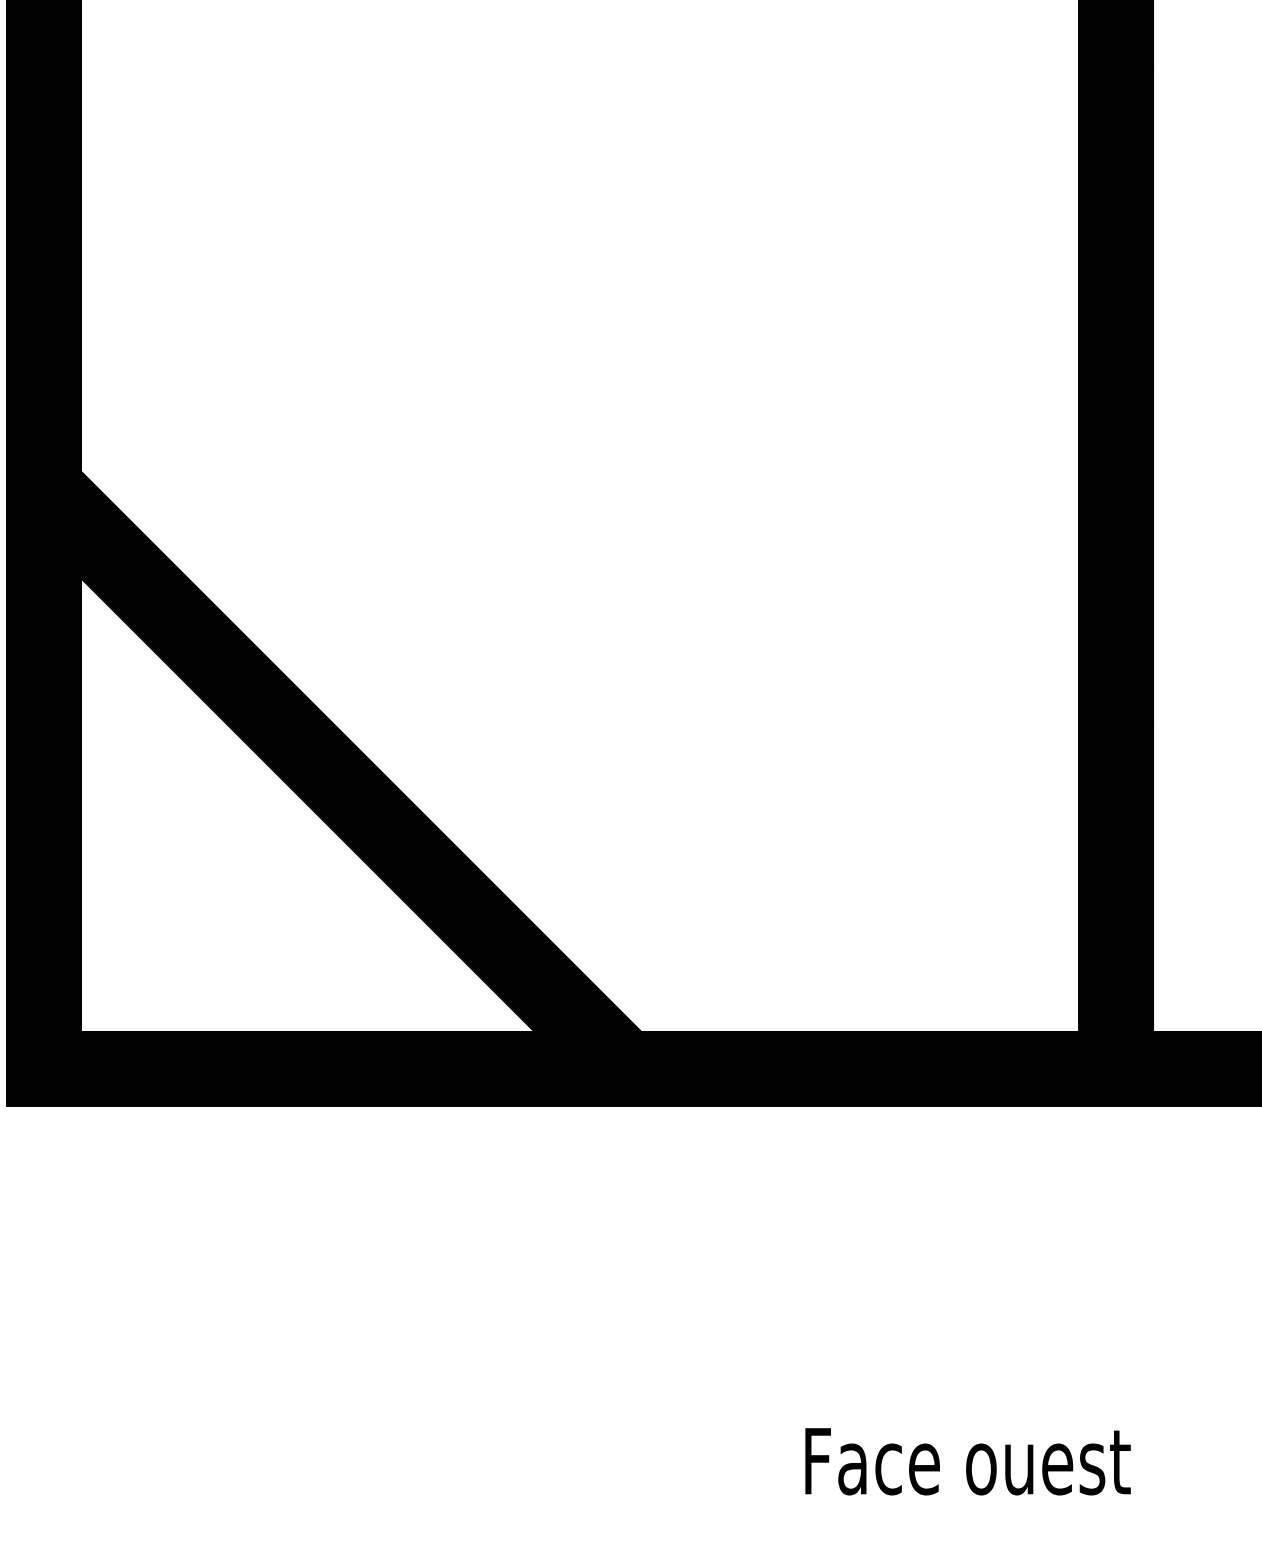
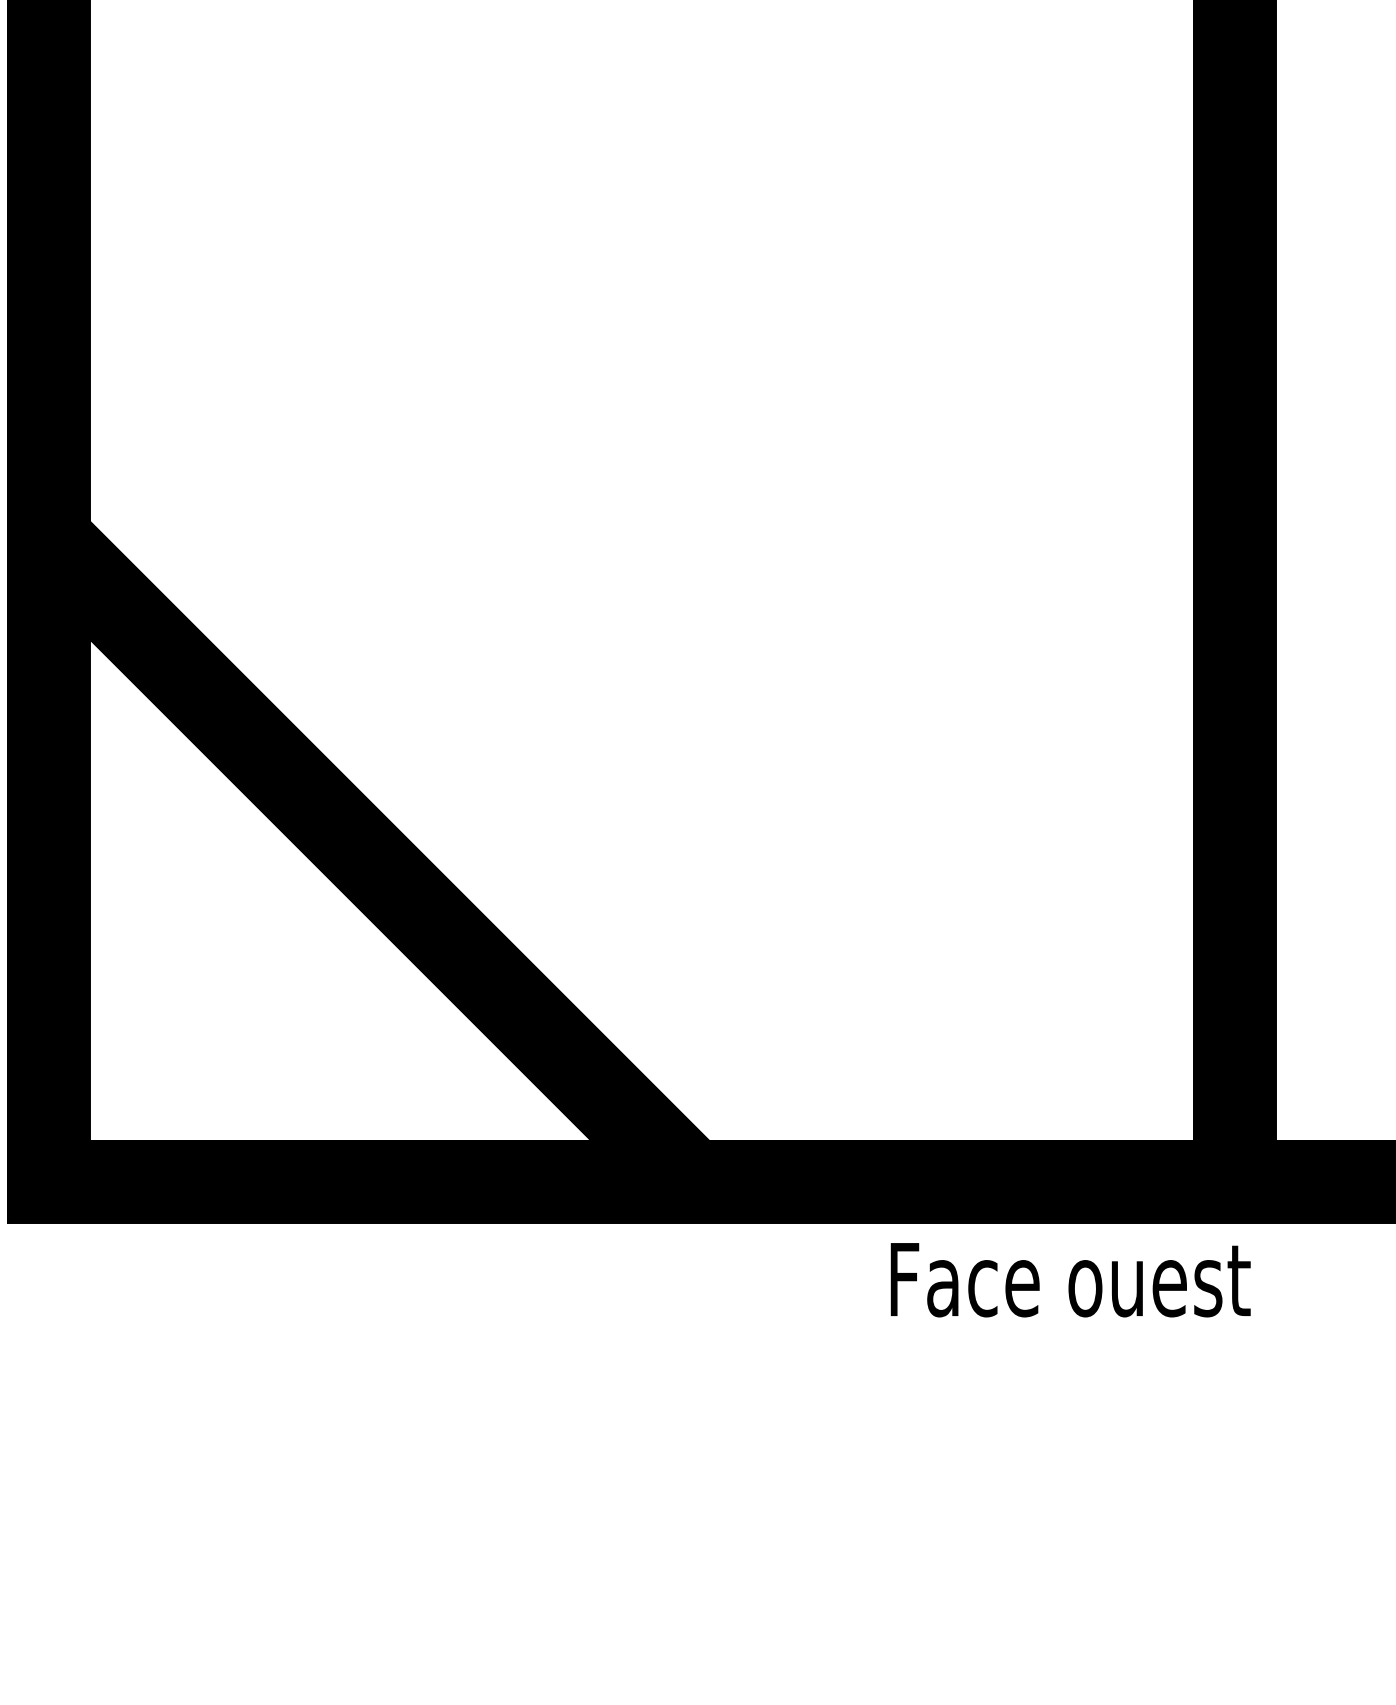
text: (967, 1461) -> (1070, 1279), moved

